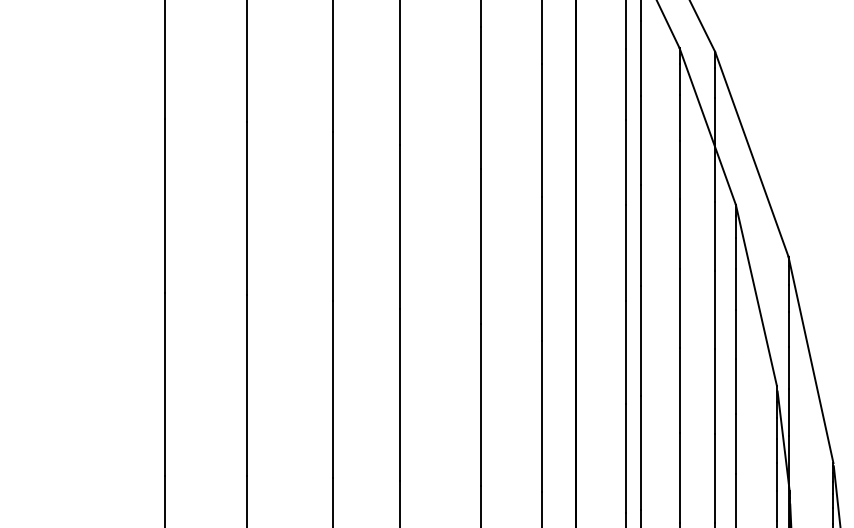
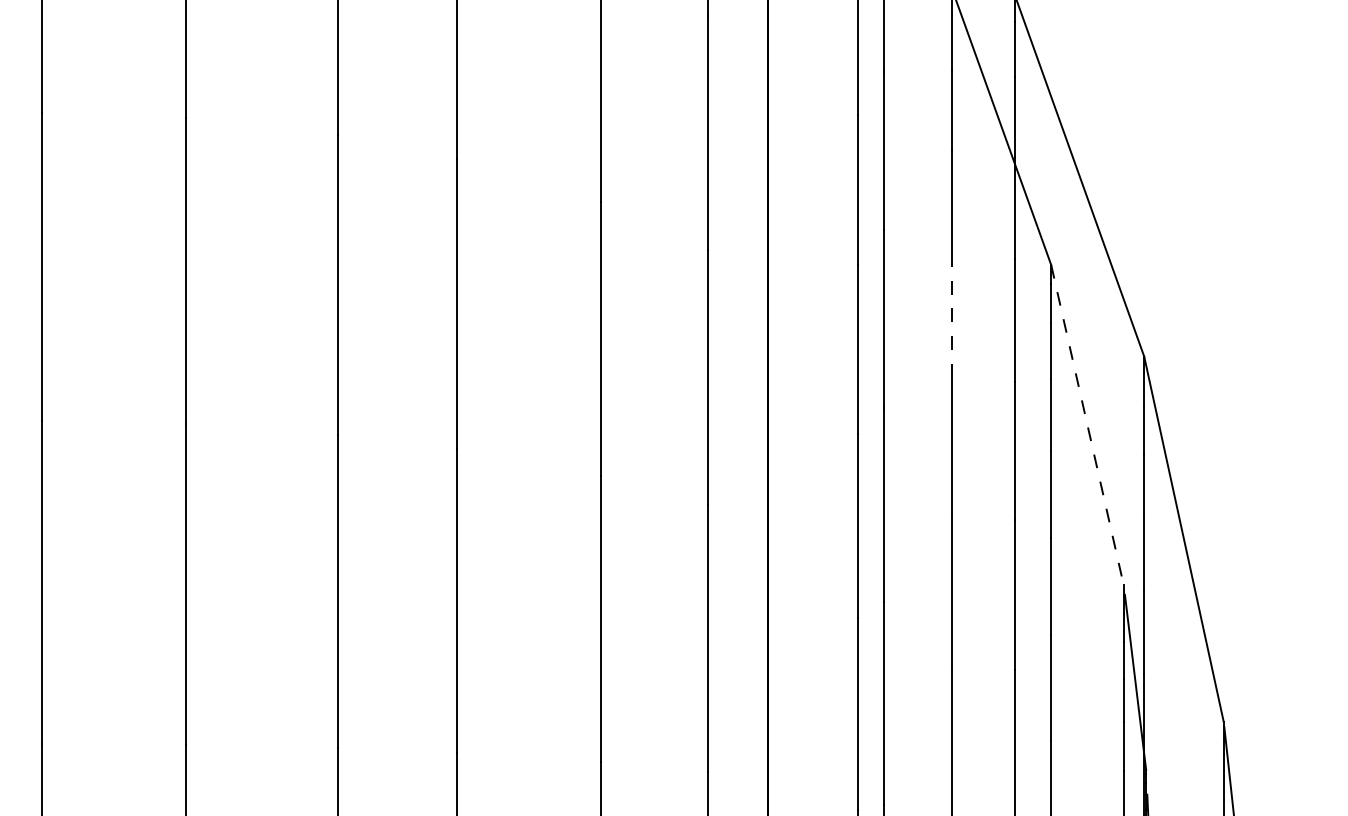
line: (679, 233) -> (951, 315), solid -> dashed
line: (756, 295) -> (1087, 425), solid -> dashed

